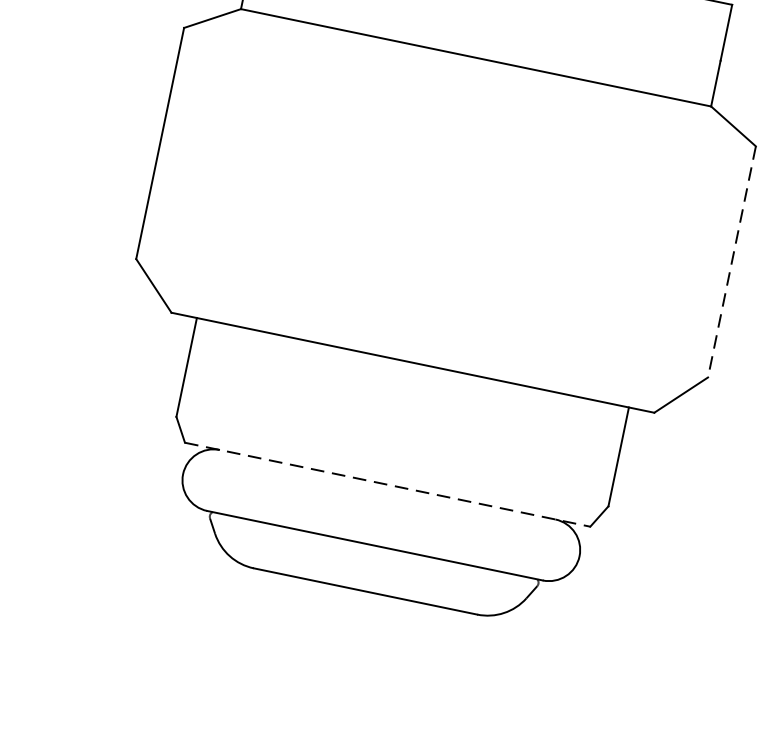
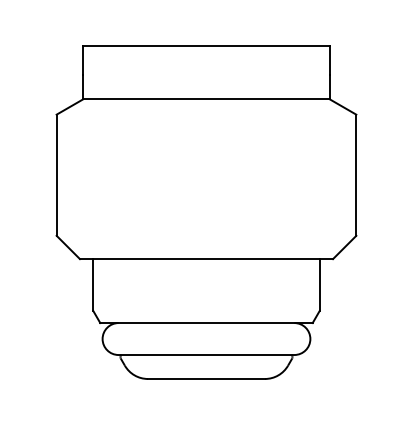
line: (732, 262) -> (356, 175), dashed -> solid
line: (387, 485) -> (206, 323), dashed -> solid

